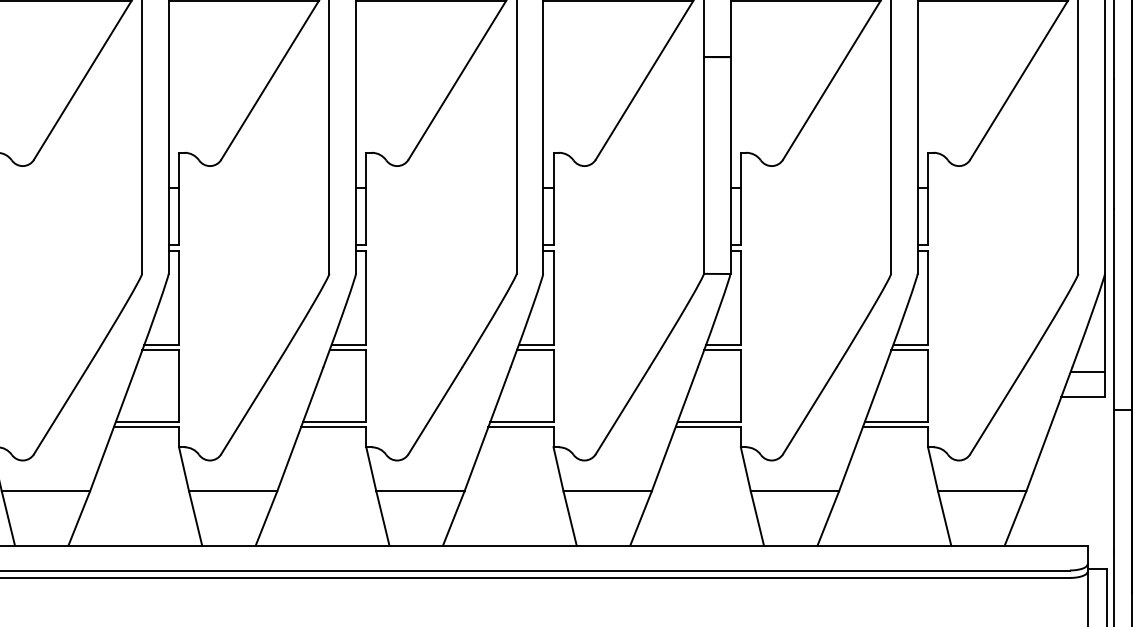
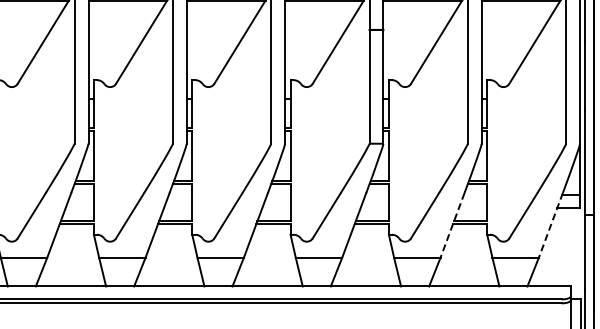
line: (861, 429) -> (452, 225), solid -> dashed
line: (1048, 429) -> (550, 225), solid -> dashed

